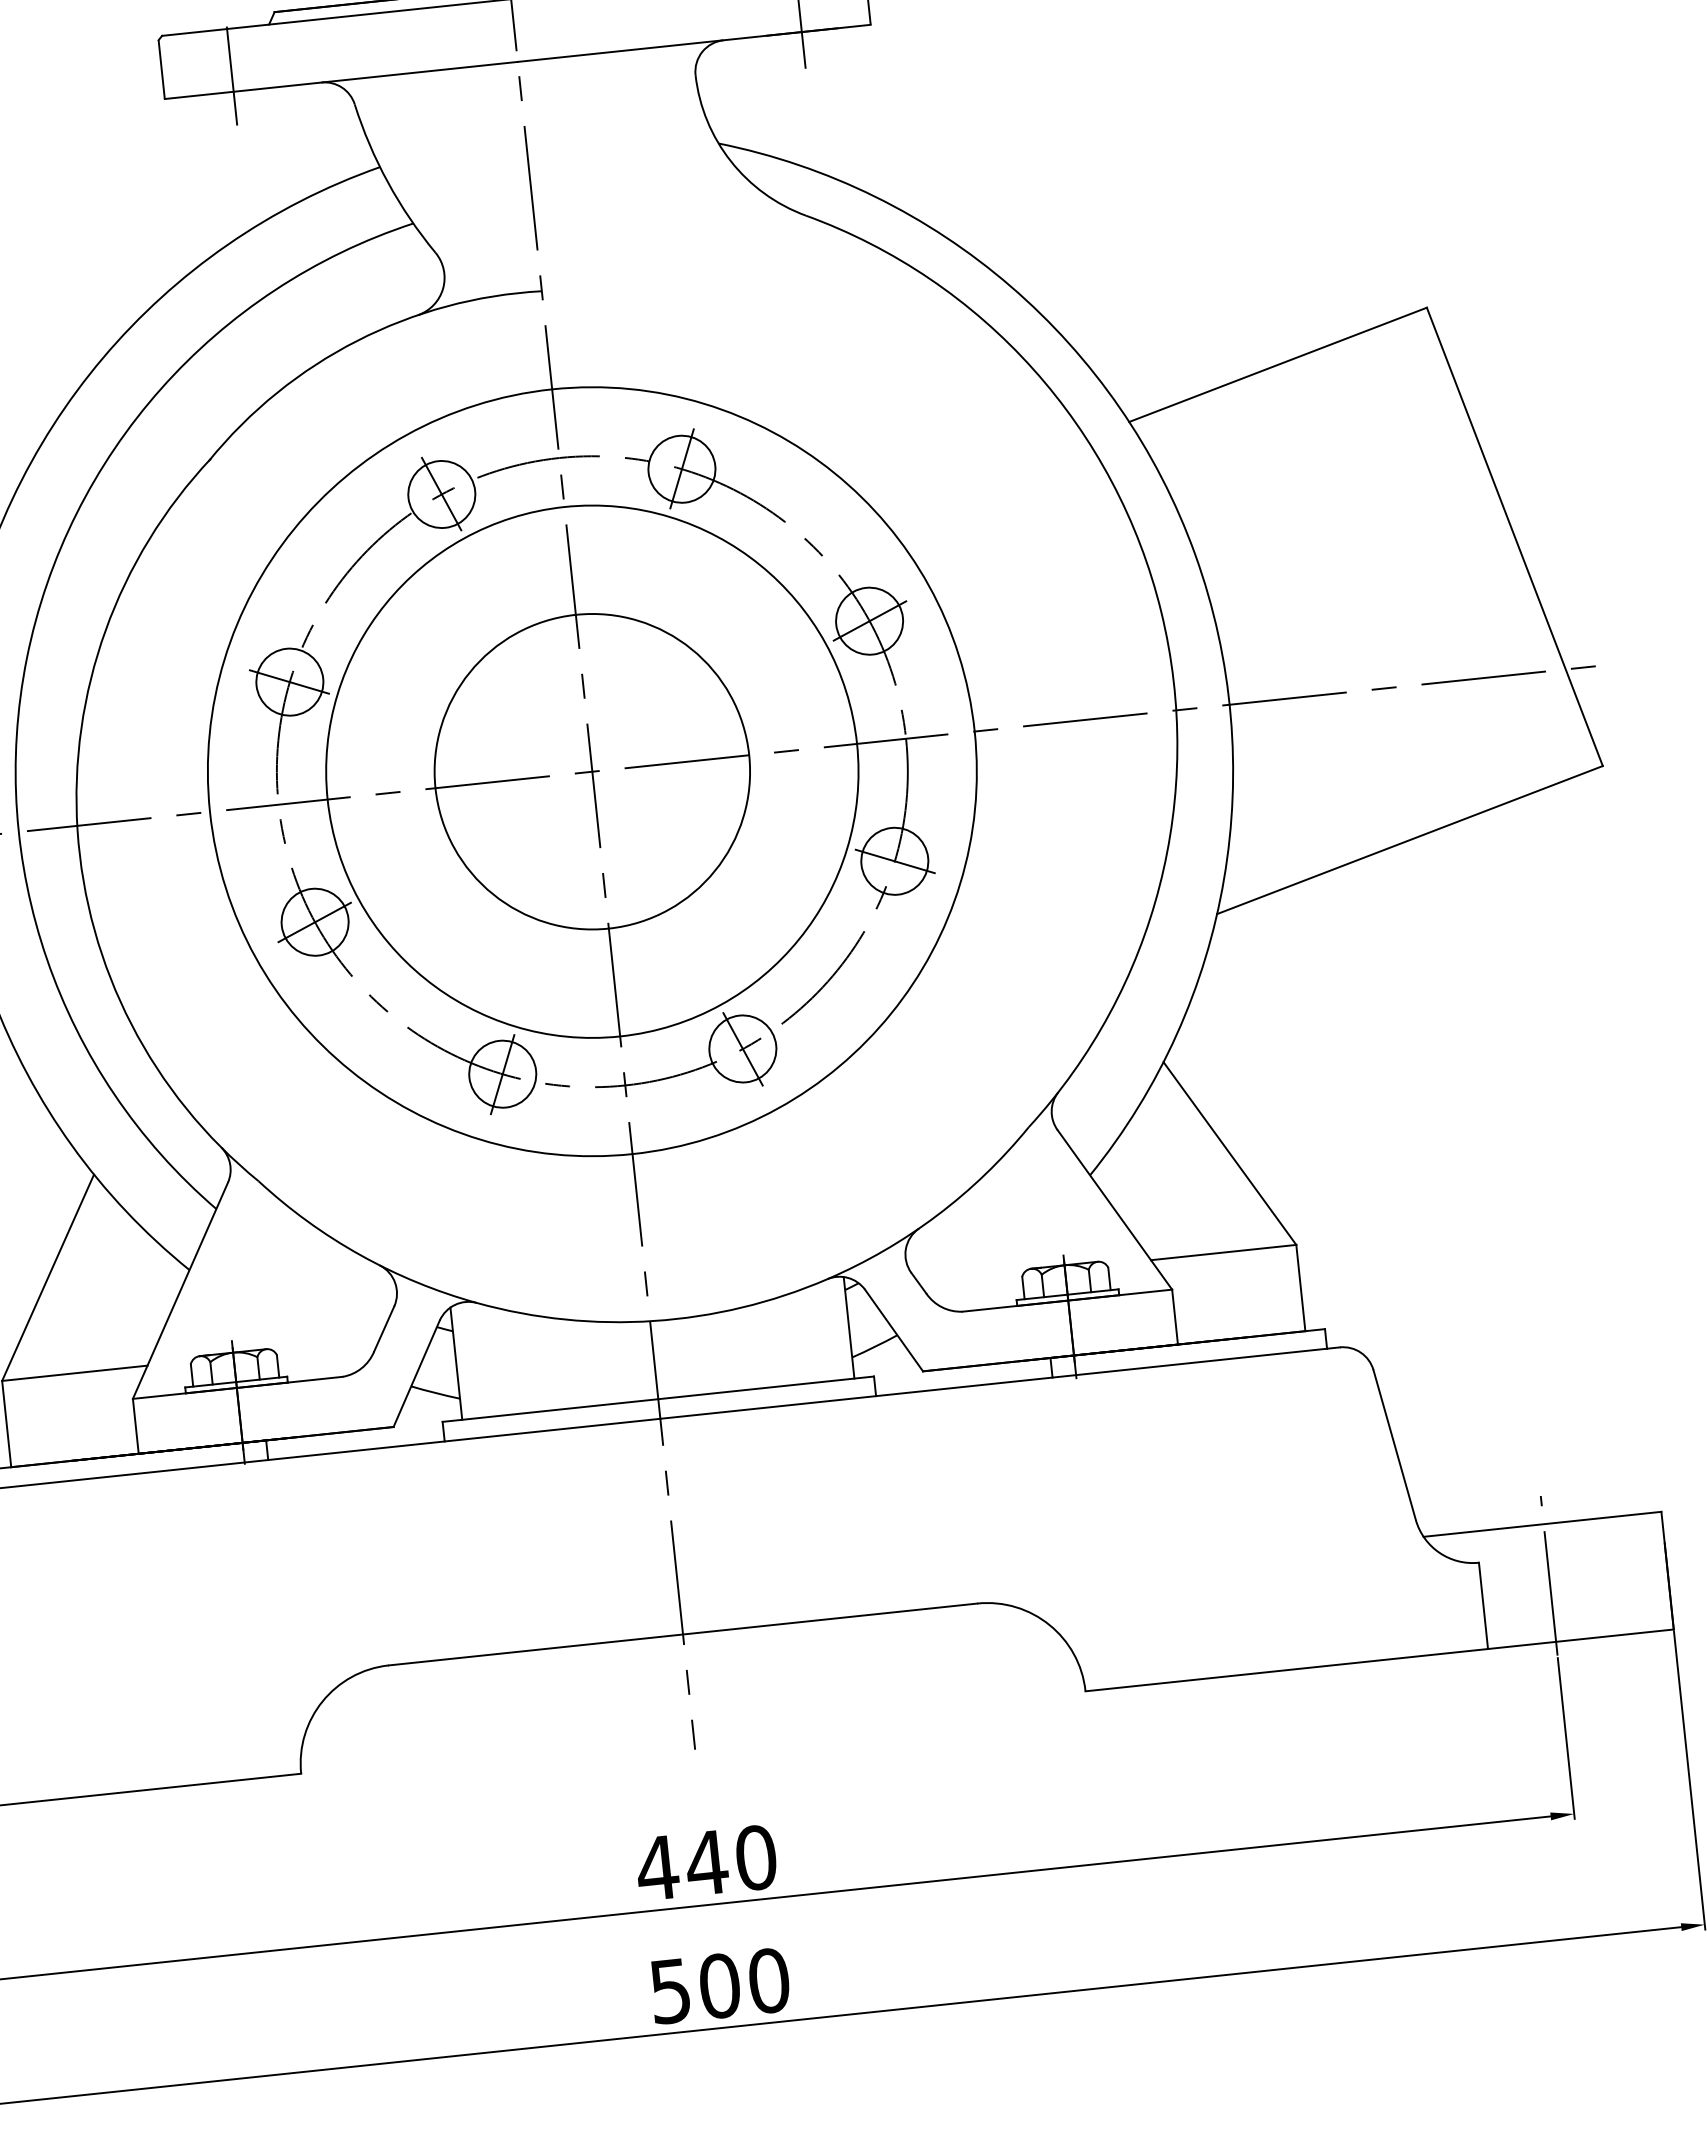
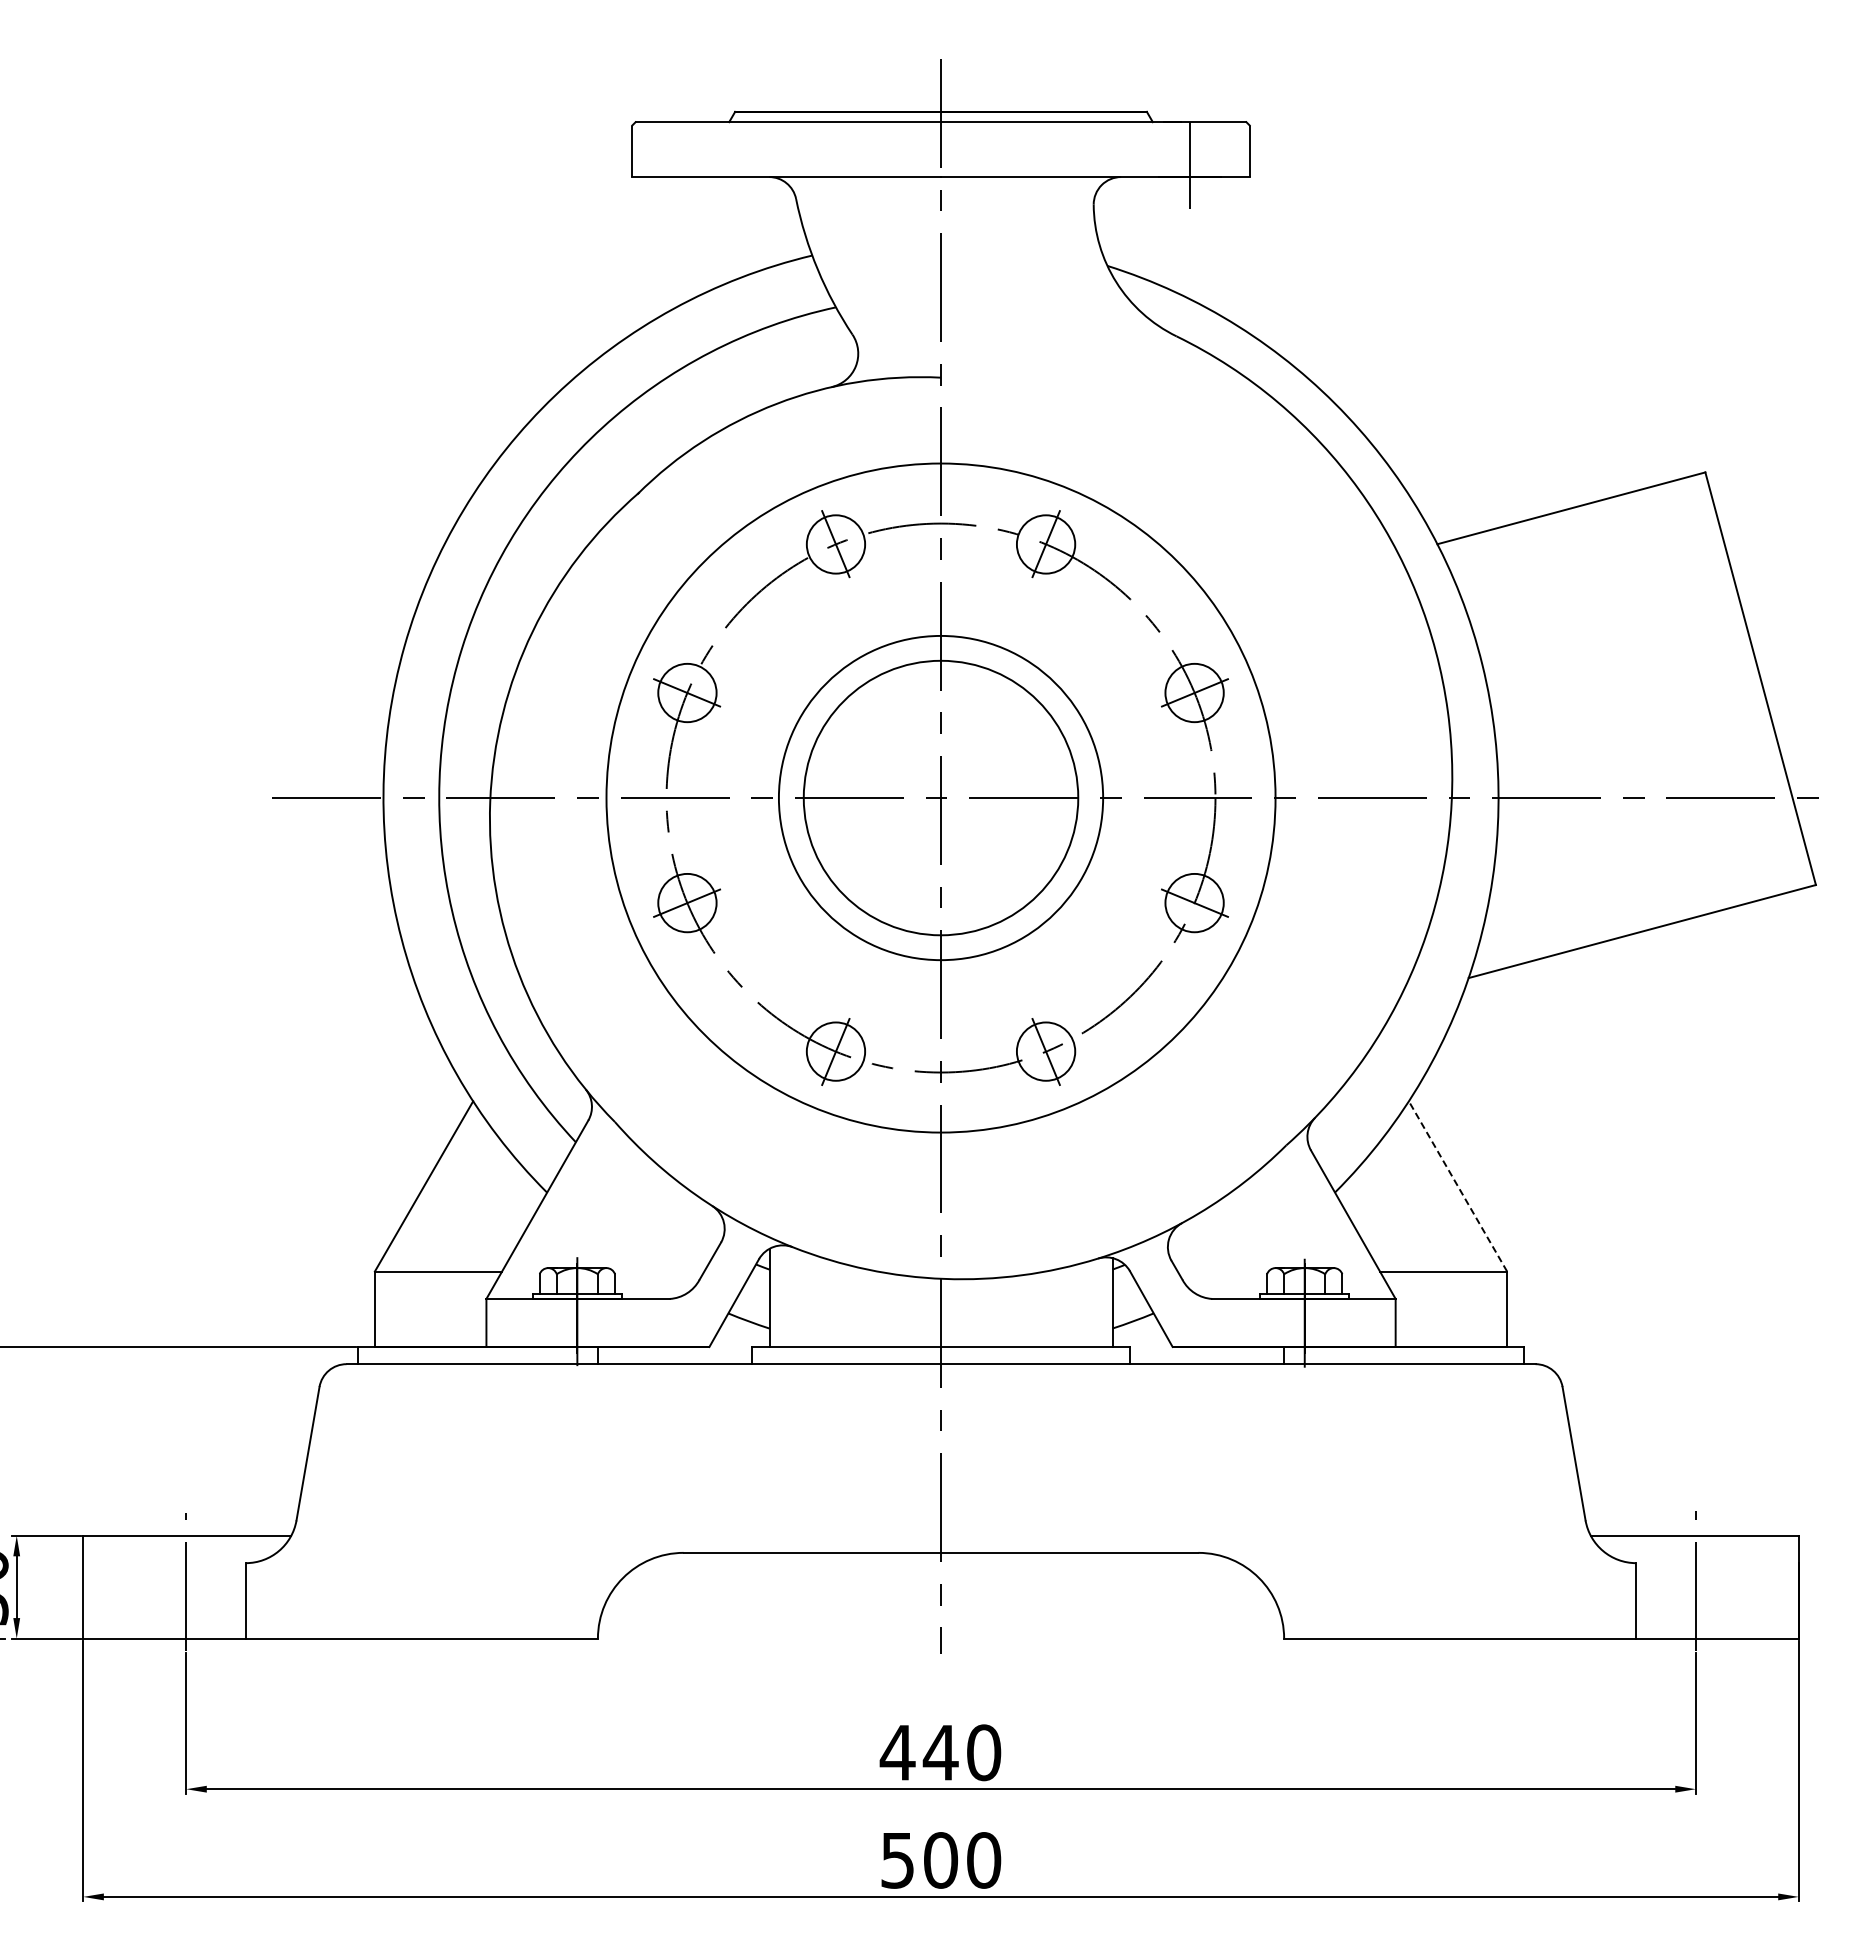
line: (232, 76) -> (692, 163), removed
circle: (591, 771) -> (940, 797), size x0.7
line: (1229, 1152) -> (1457, 1185), solid -> dashed

